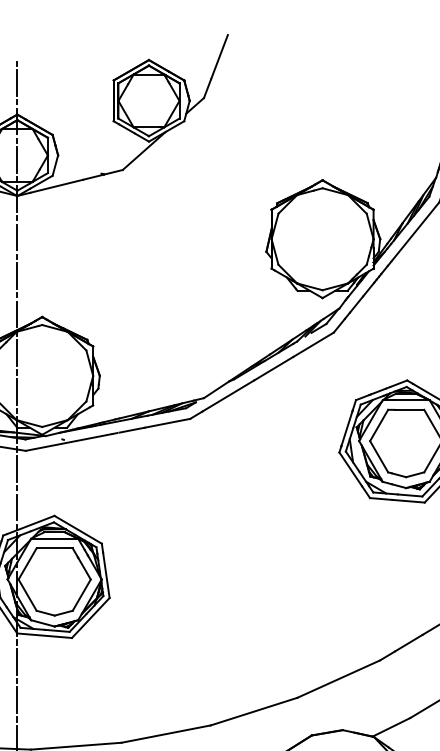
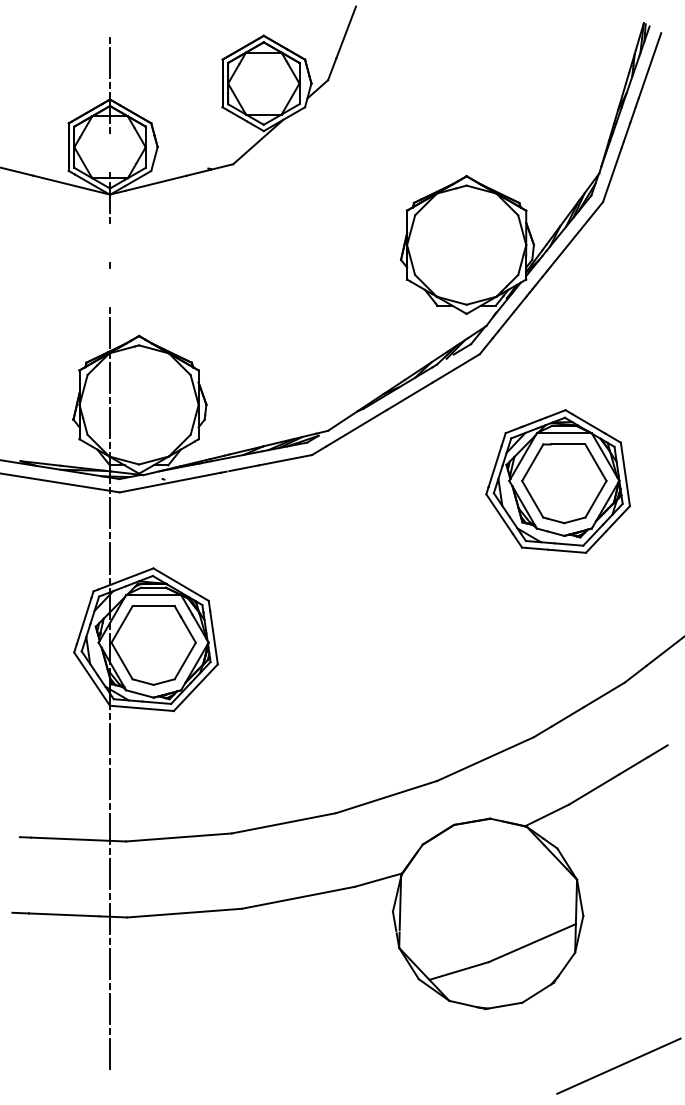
line: (16, 159) -> (109, 152), removed
line: (16, 236) -> (109, 242), removed
line: (16, 276) -> (109, 288), removed

